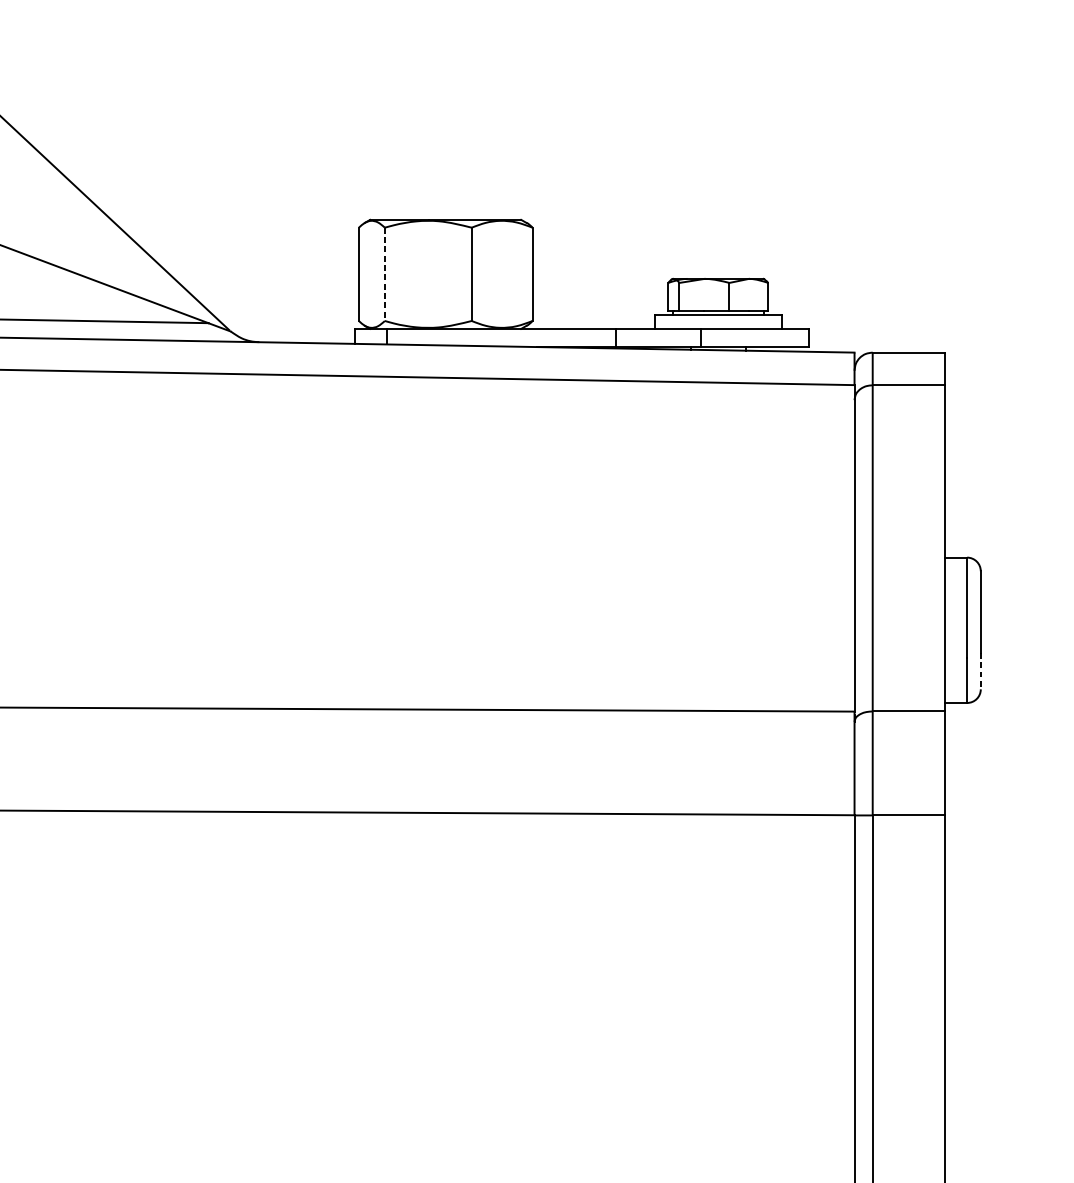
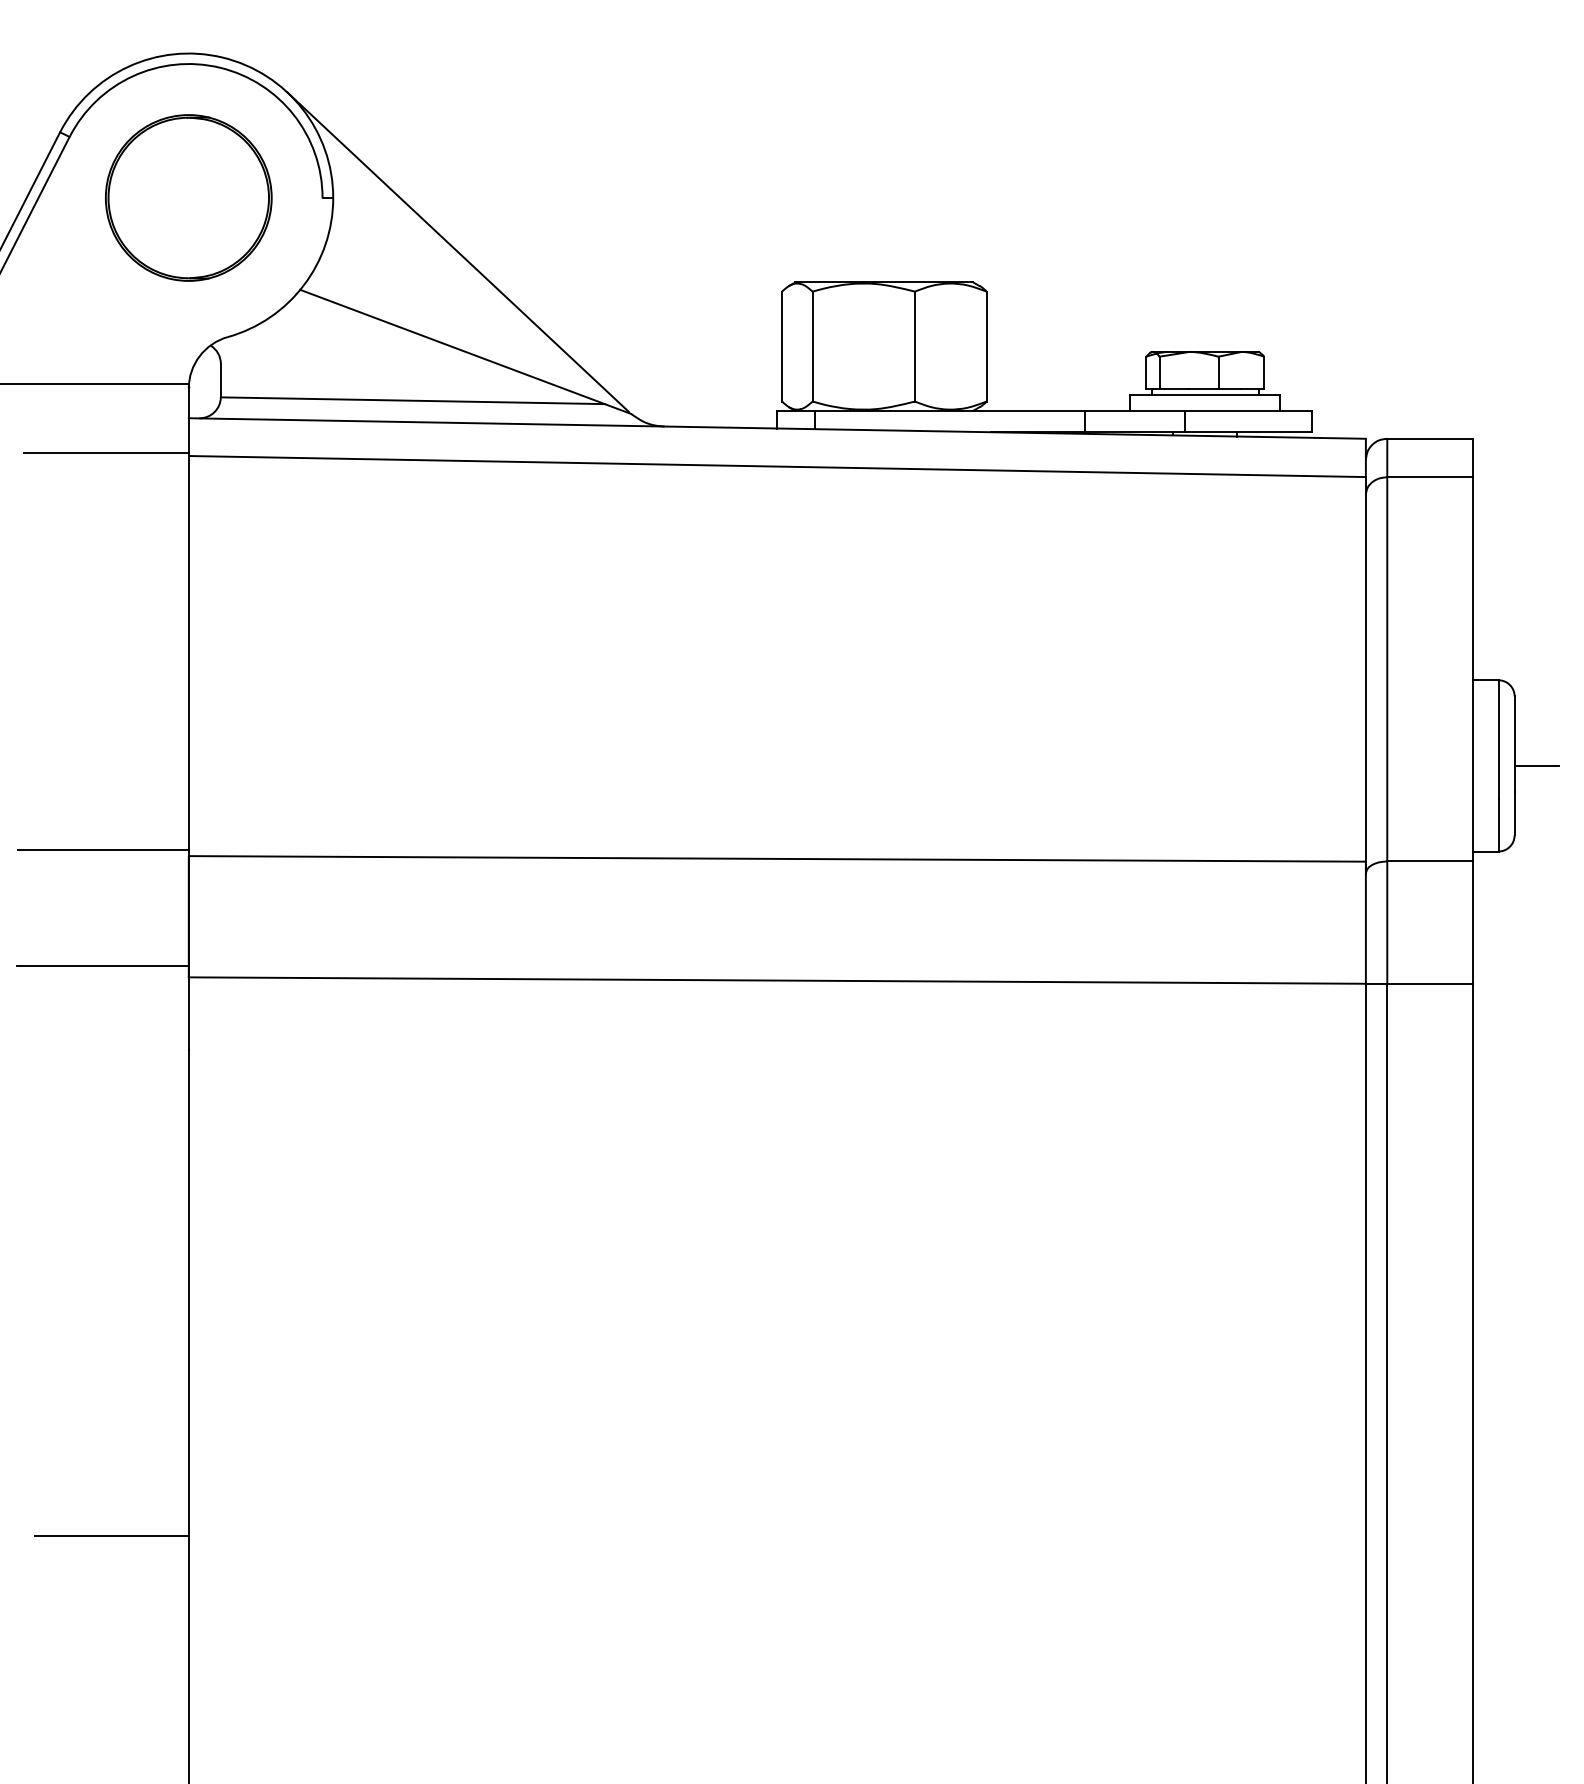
line: (384, 274) -> (812, 346), dashed -> solid
line: (999, 630) -> (1536, 766), added
line: (980, 670) -> (1514, 813), dashed -> solid

